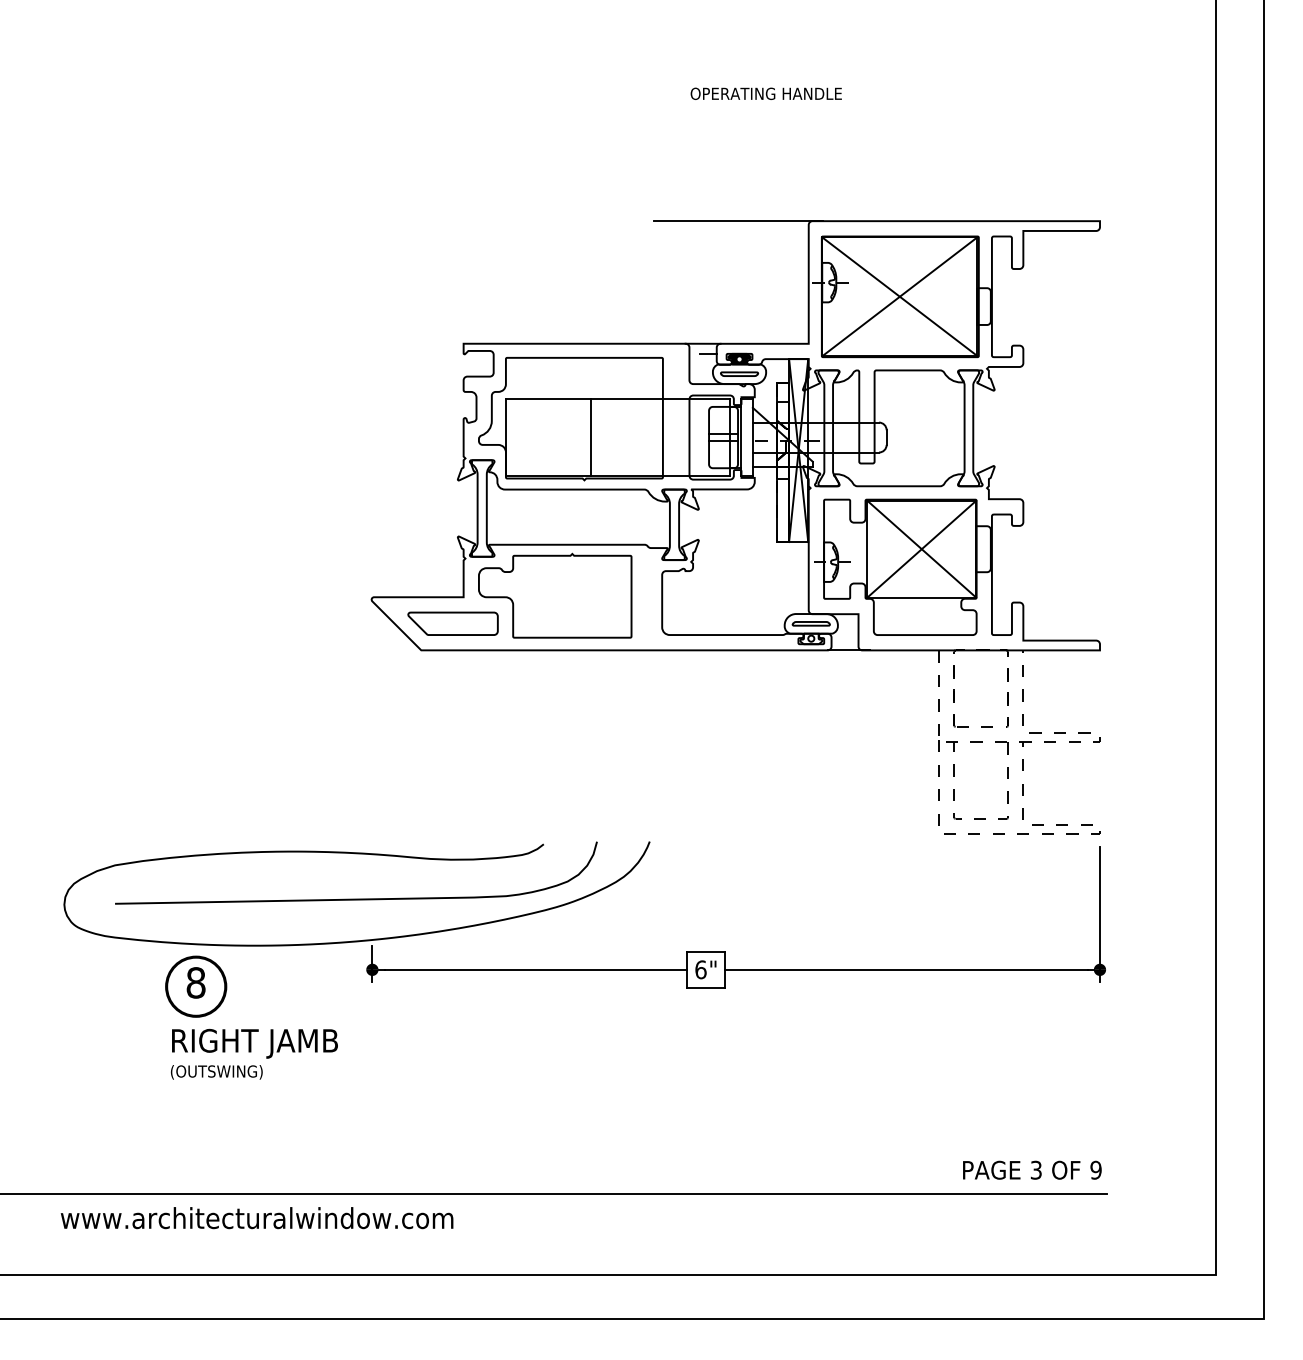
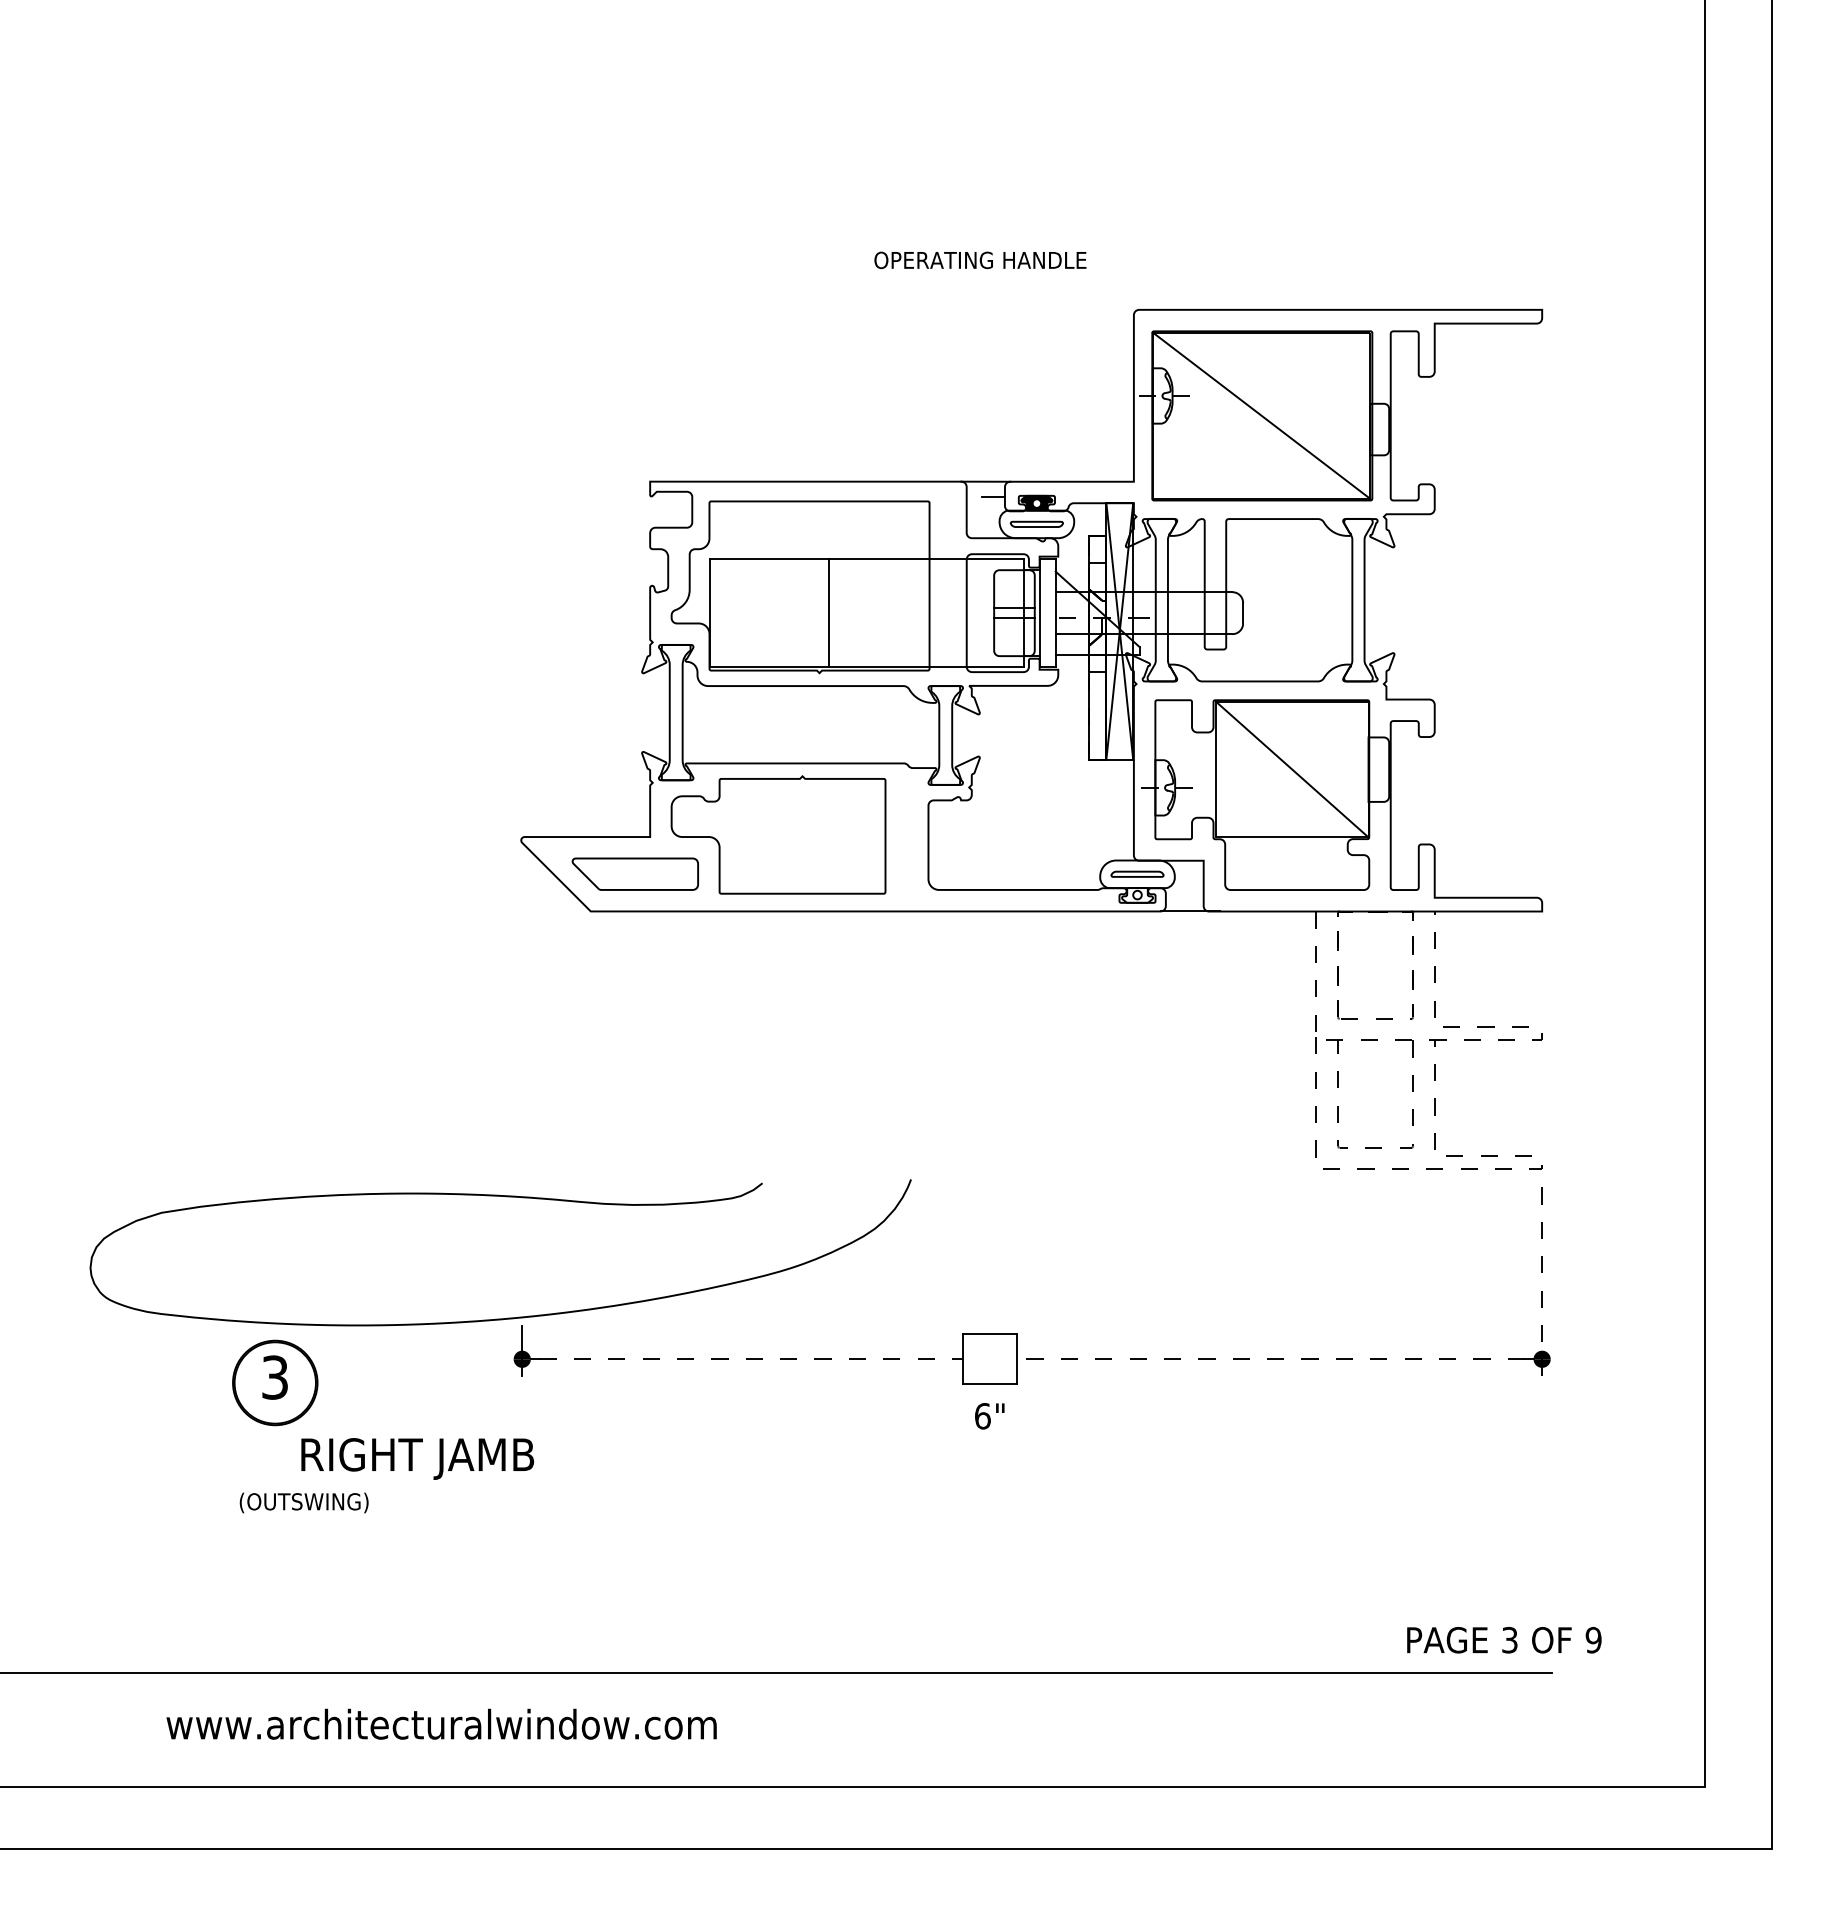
text: (766, 93) -> (980, 260), moved
line: (738, 220) -> (1035, 309), removed
line: (899, 296) -> (1261, 415), removed
line: (921, 549) -> (1292, 769), removed
curve: (356, 898) -> (499, 1259), removed
line: (1100, 914) -> (1542, 1281), solid -> dashed
line: (535, 969) -> (751, 1359), solid -> dashed
text: (705, 969) -> (989, 1416), moved
line: (906, 969) -> (1271, 1359), solid -> dashed
text: (196, 982) -> (275, 1377), 8 -> 3
text: (254, 1043) -> (417, 1458), moved
text: (1032, 1170) -> (1504, 1640), moved
text: (256, 1217) -> (441, 1723), moved

